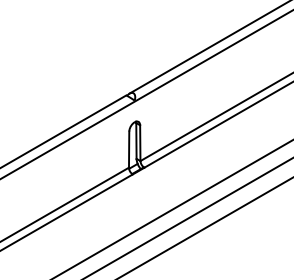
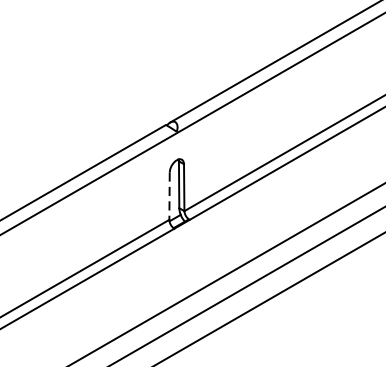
line: (129, 150) -> (170, 197), solid -> dashed

